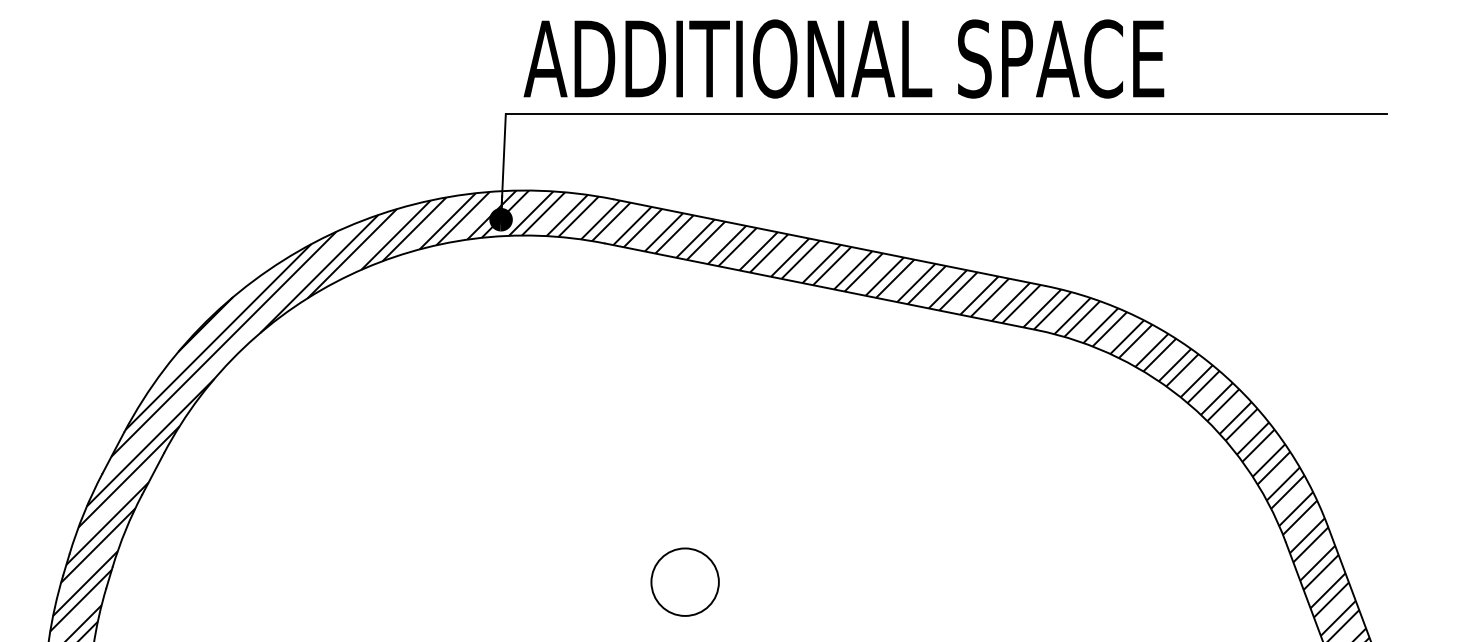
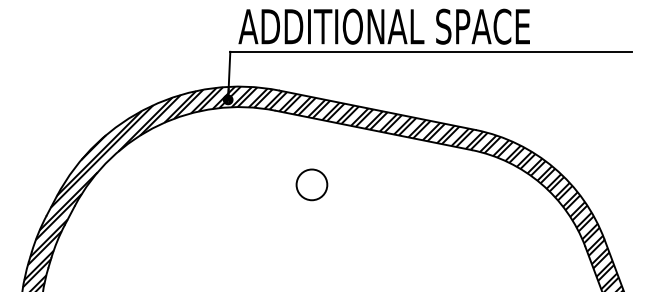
circle: (684, 581) -> (311, 184), moved

